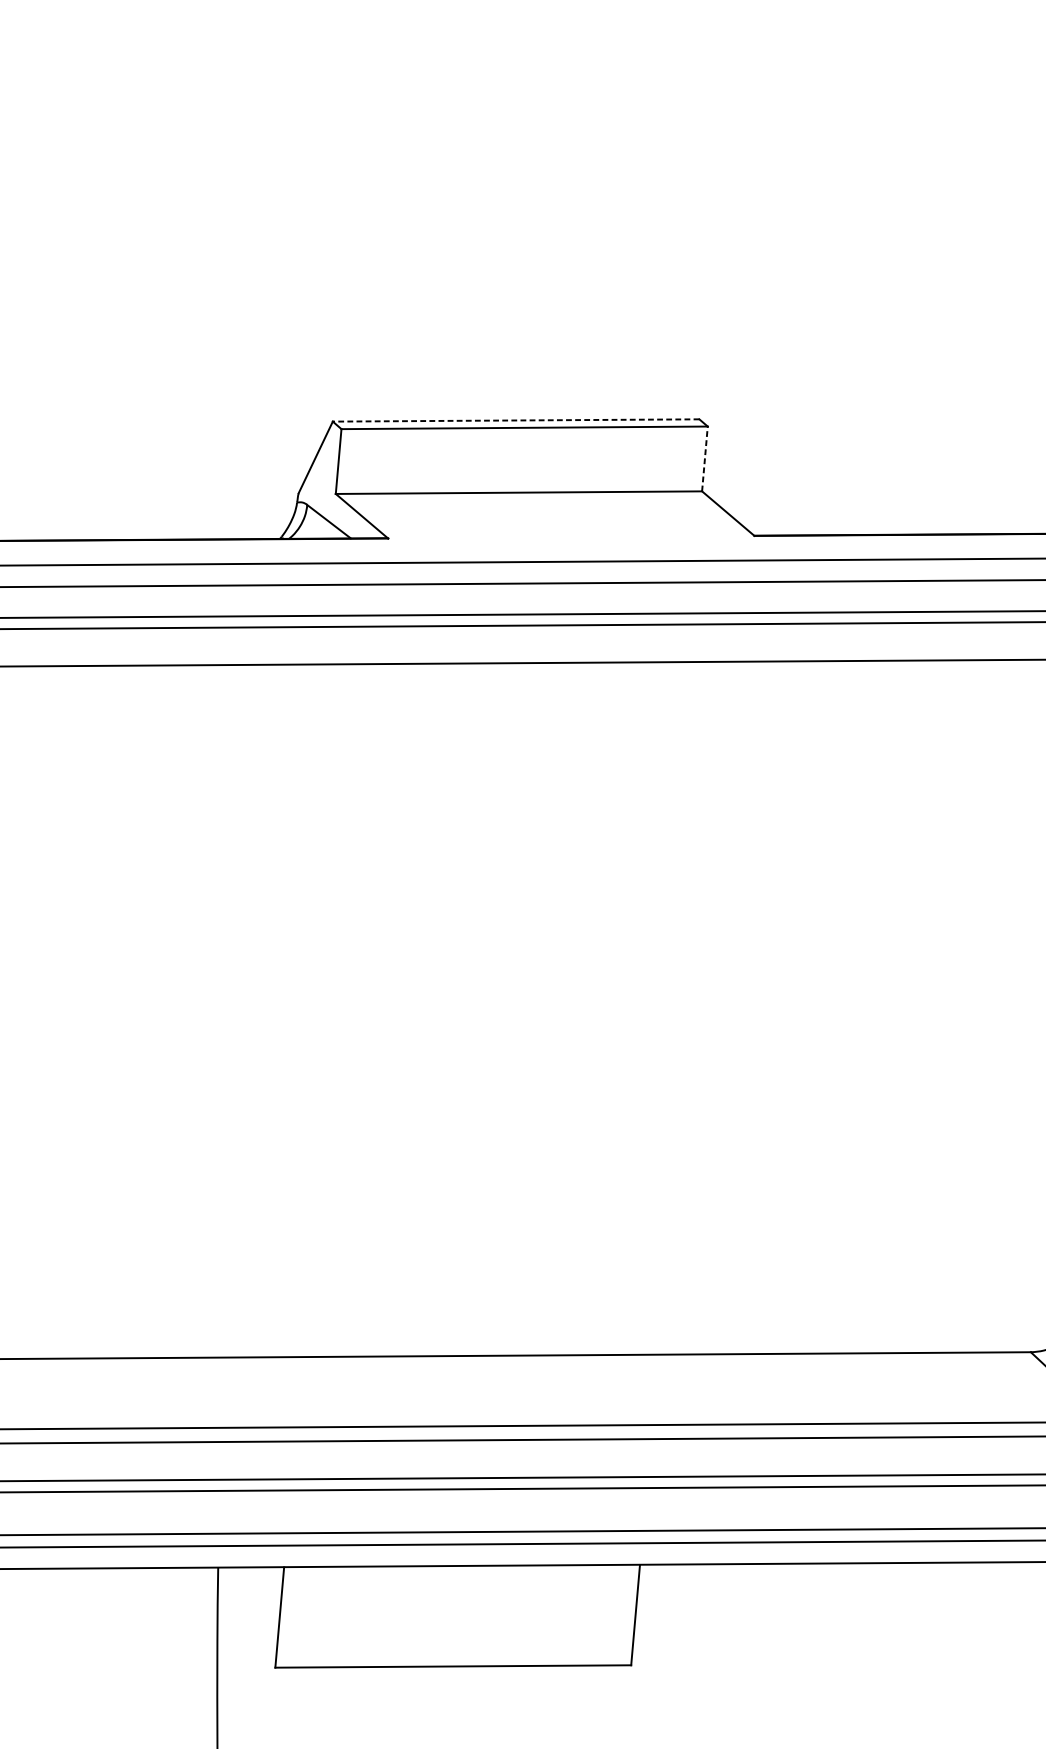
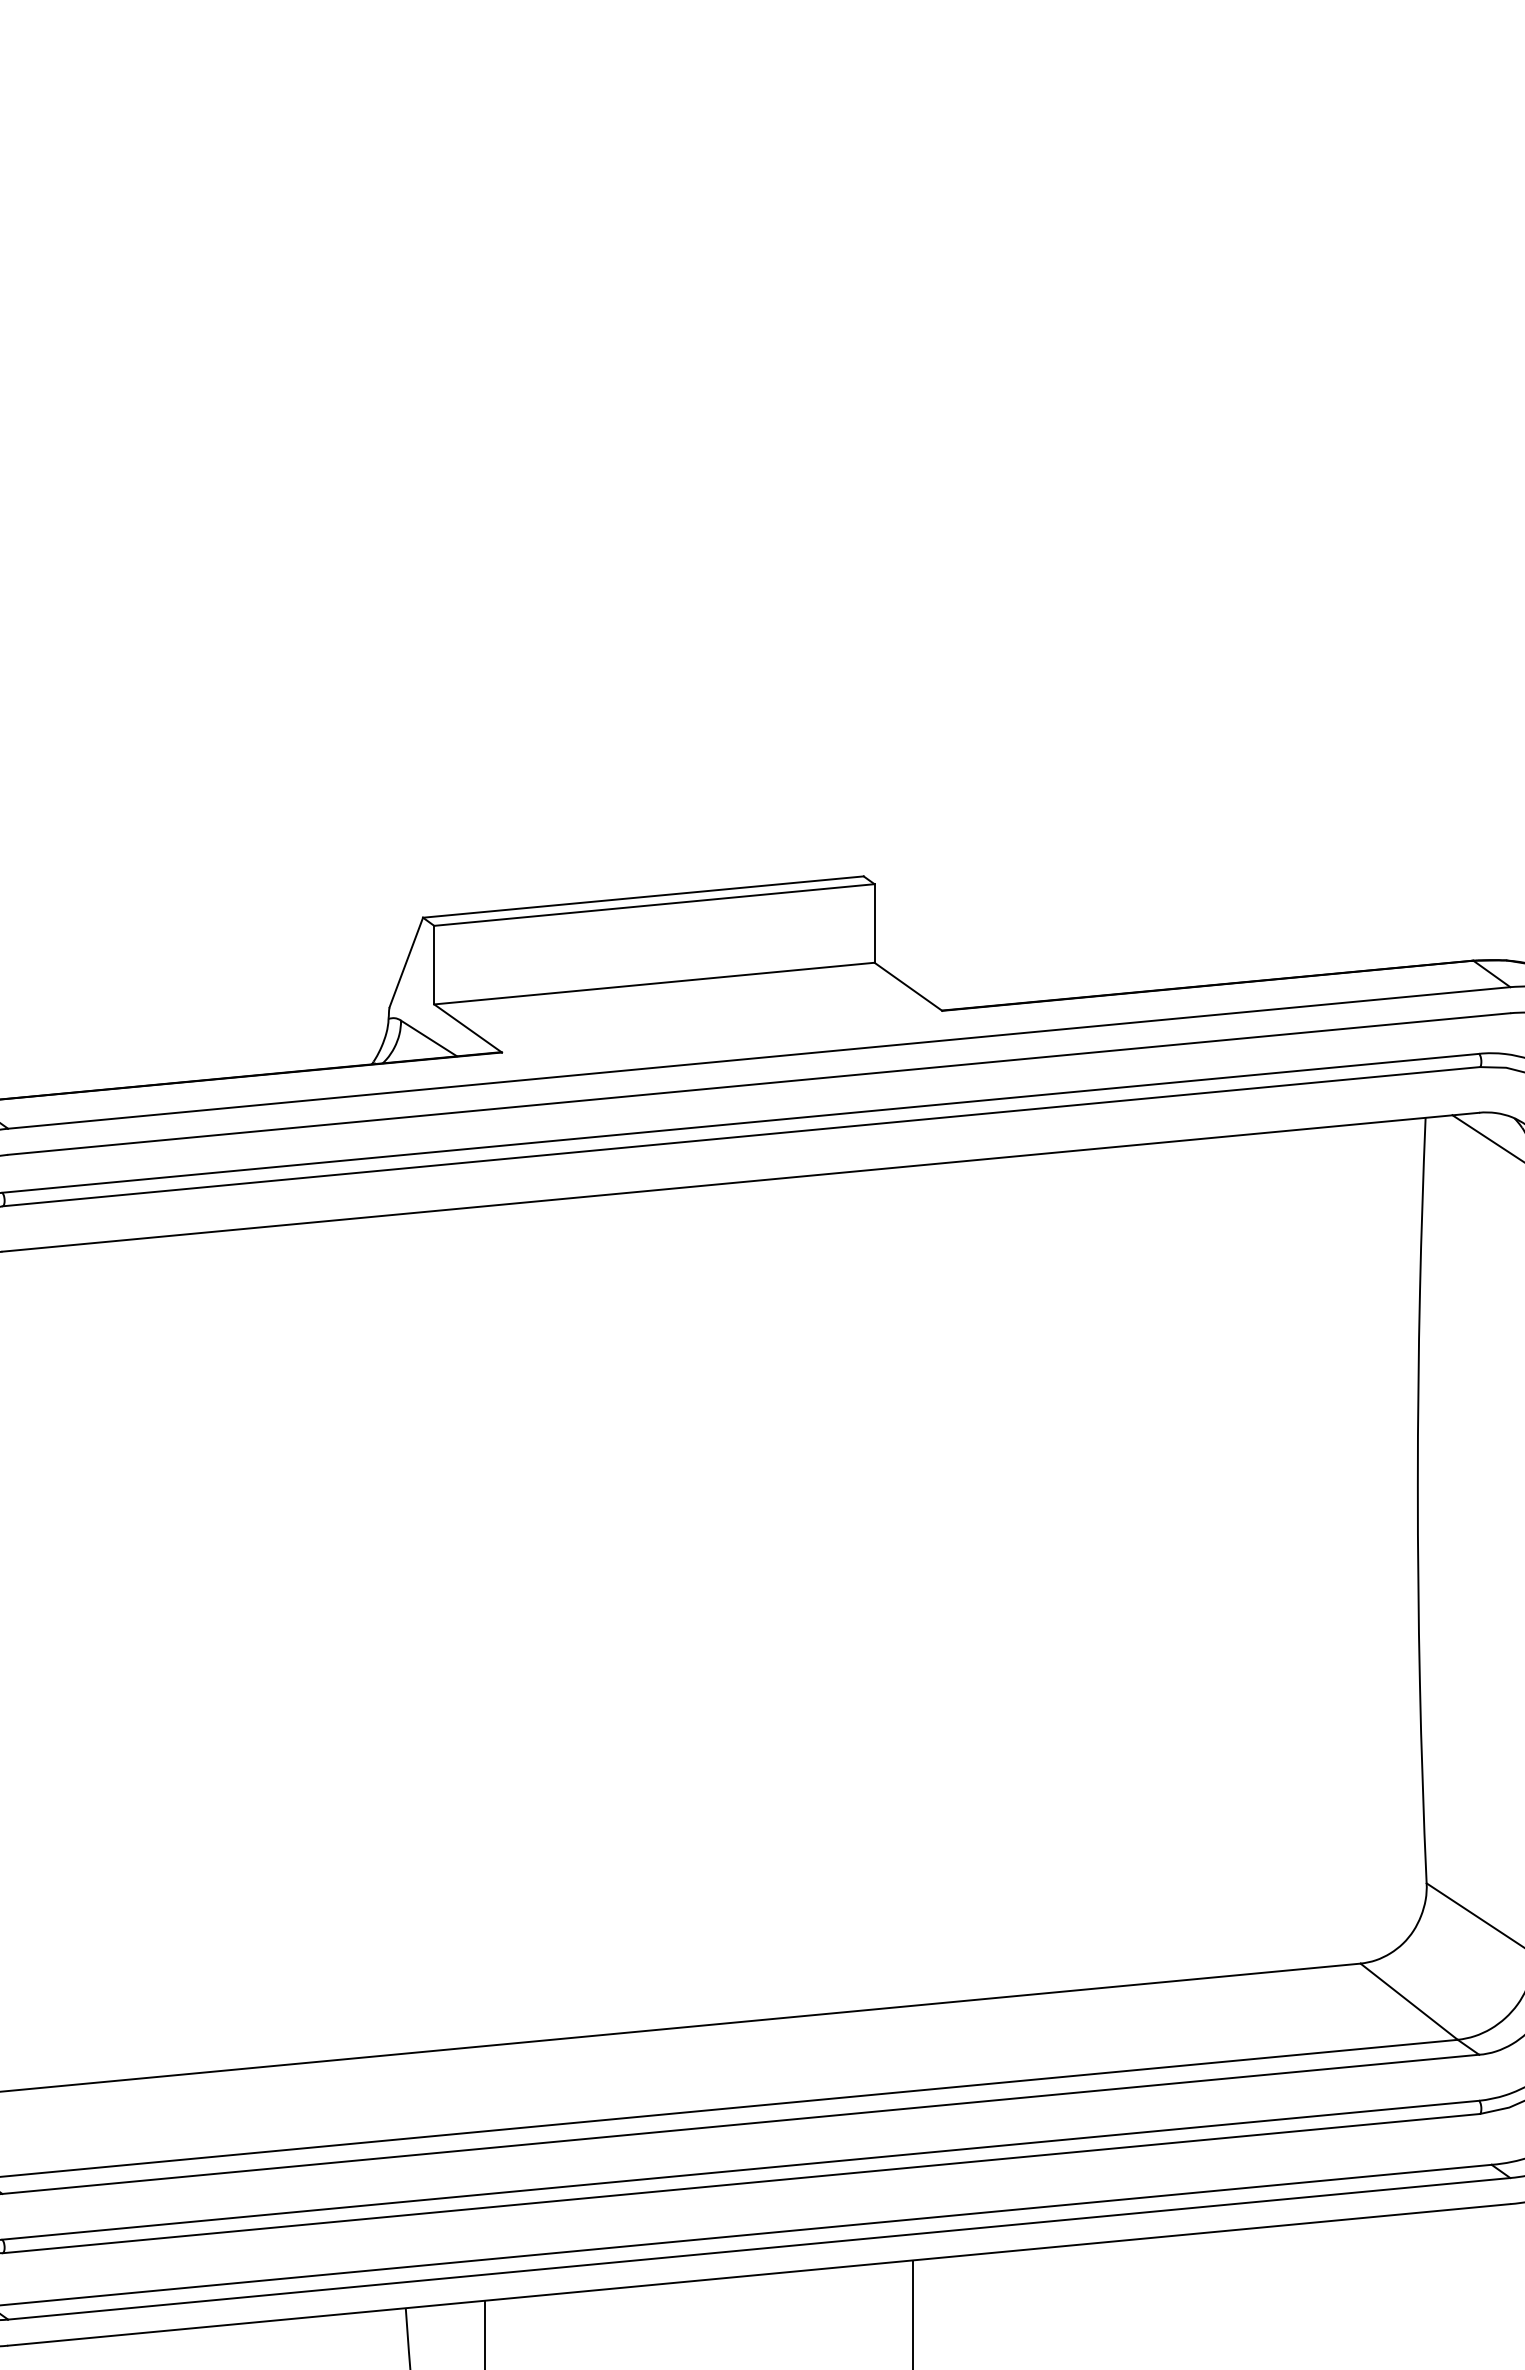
line: (515, 420) -> (642, 897), dashed -> solid
line: (704, 458) -> (874, 922), dashed -> solid

